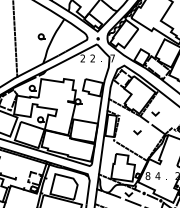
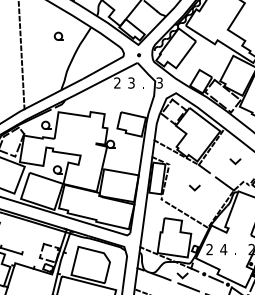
part: (41, 36) -> (58, 35), moved
text: (92, 58) -> (131, 83), 2 -> 3
text: (112, 58) -> (159, 82), 7 -> 3
line: (154, 113) -> (234, 161), moved
text: (147, 176) -> (209, 249), 8 -> 2

